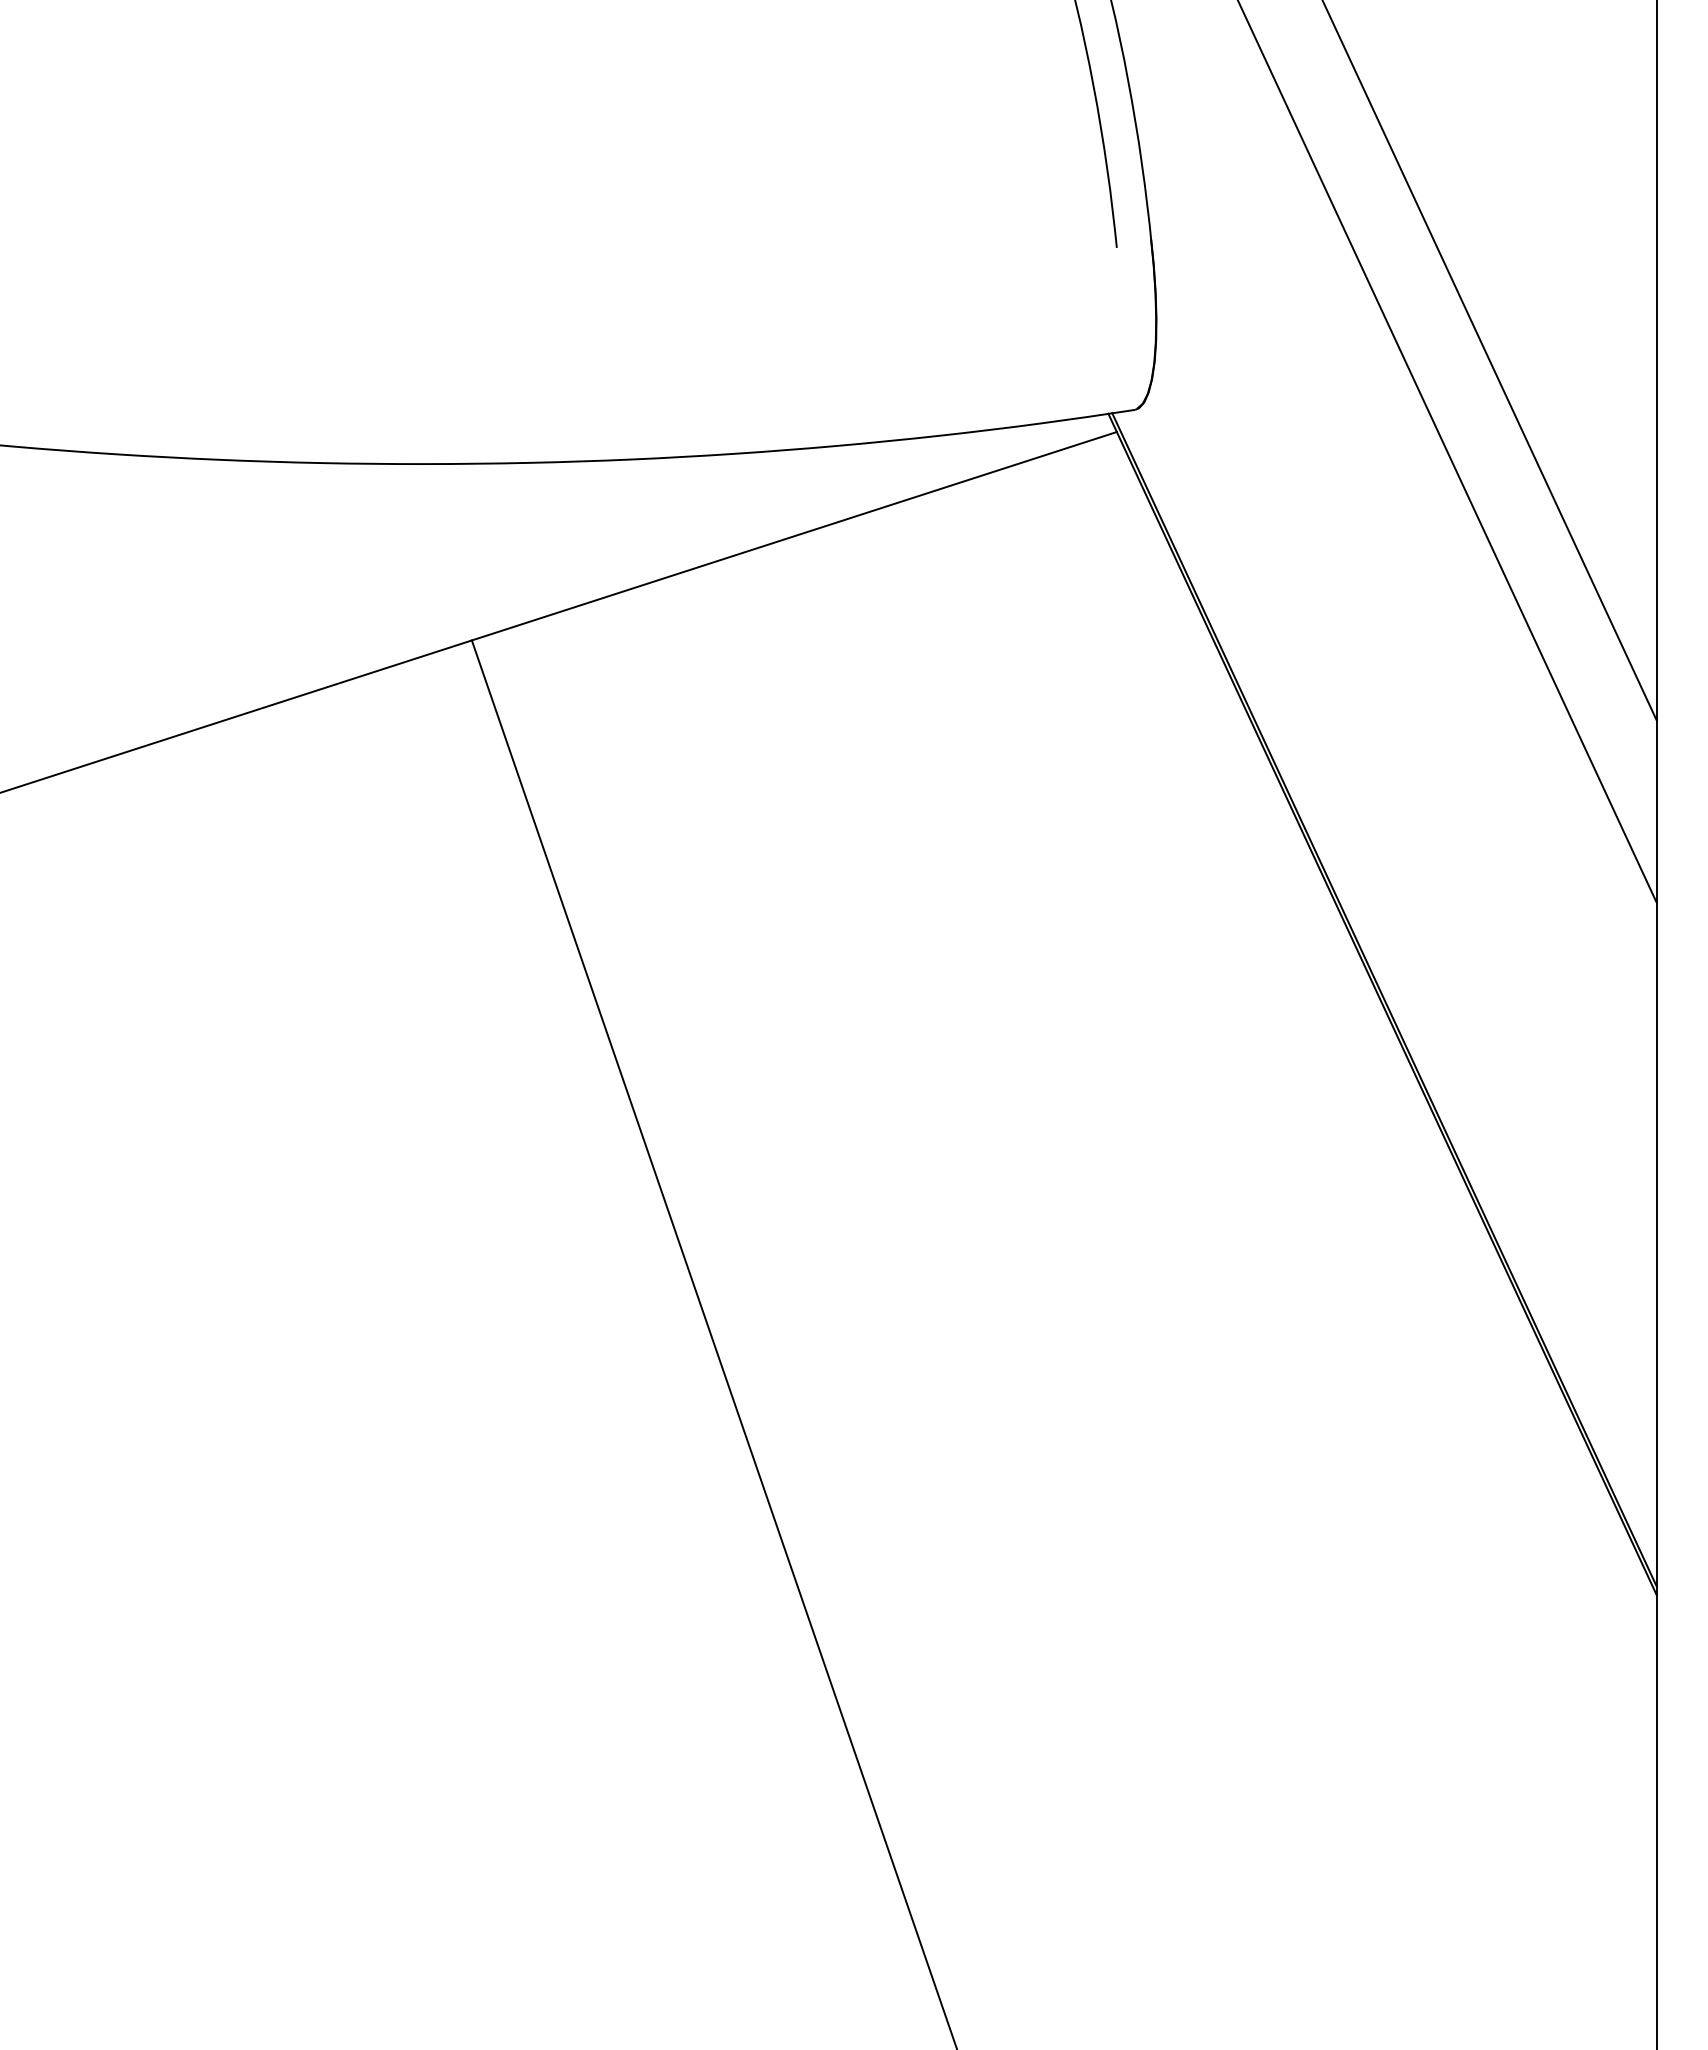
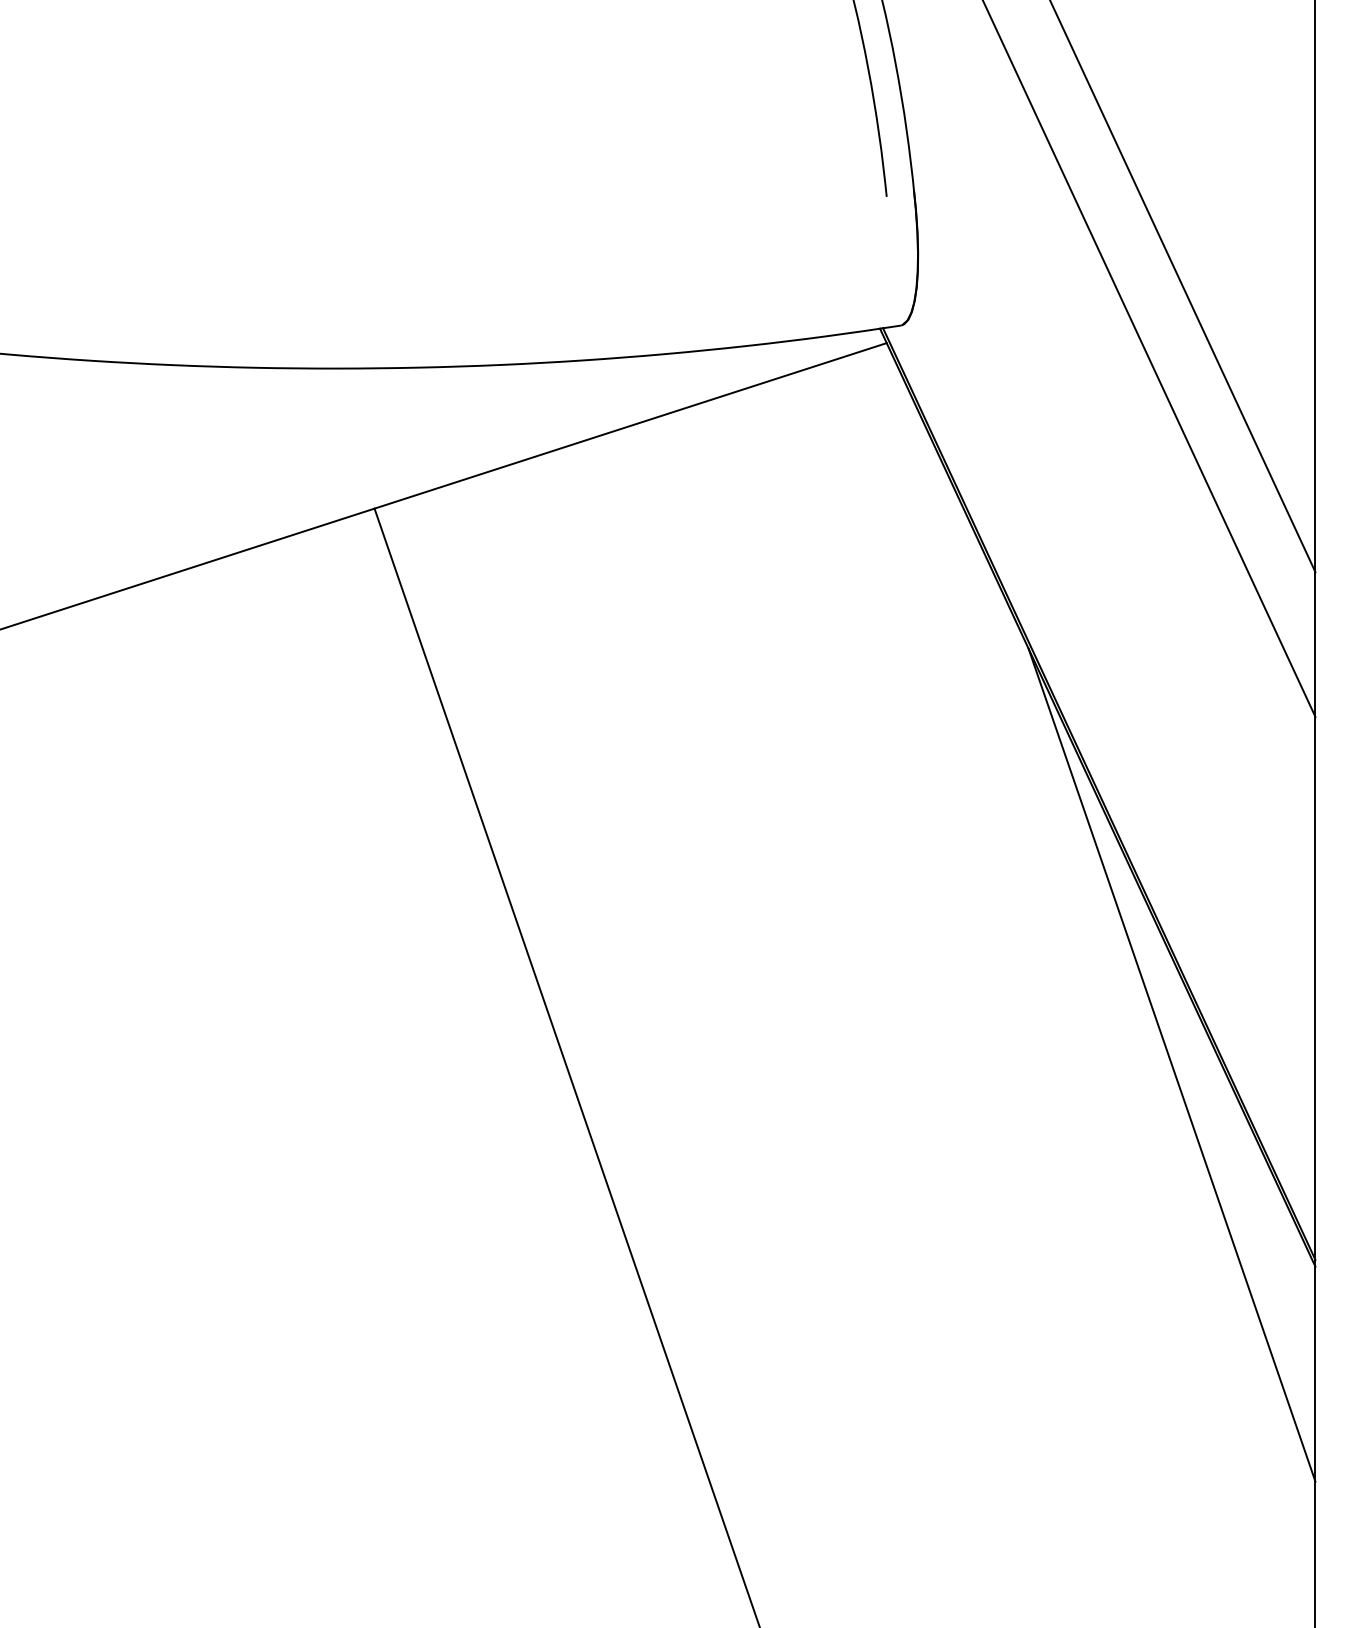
line: (1475, 1340) -> (1171, 1064), added

